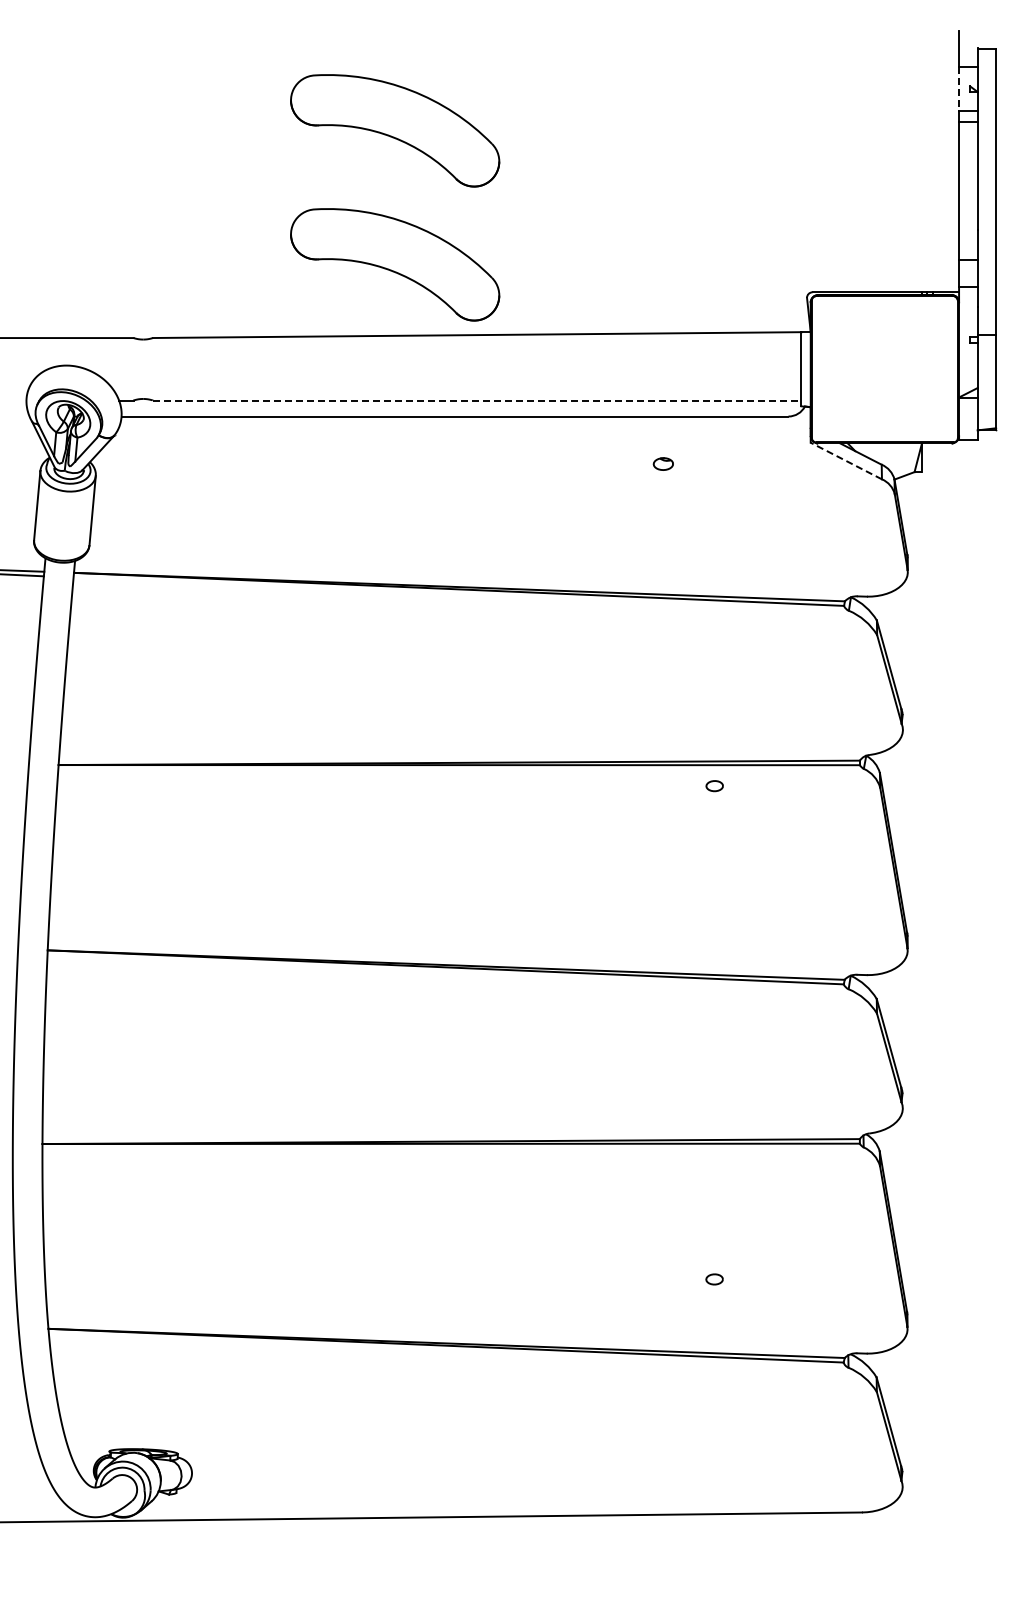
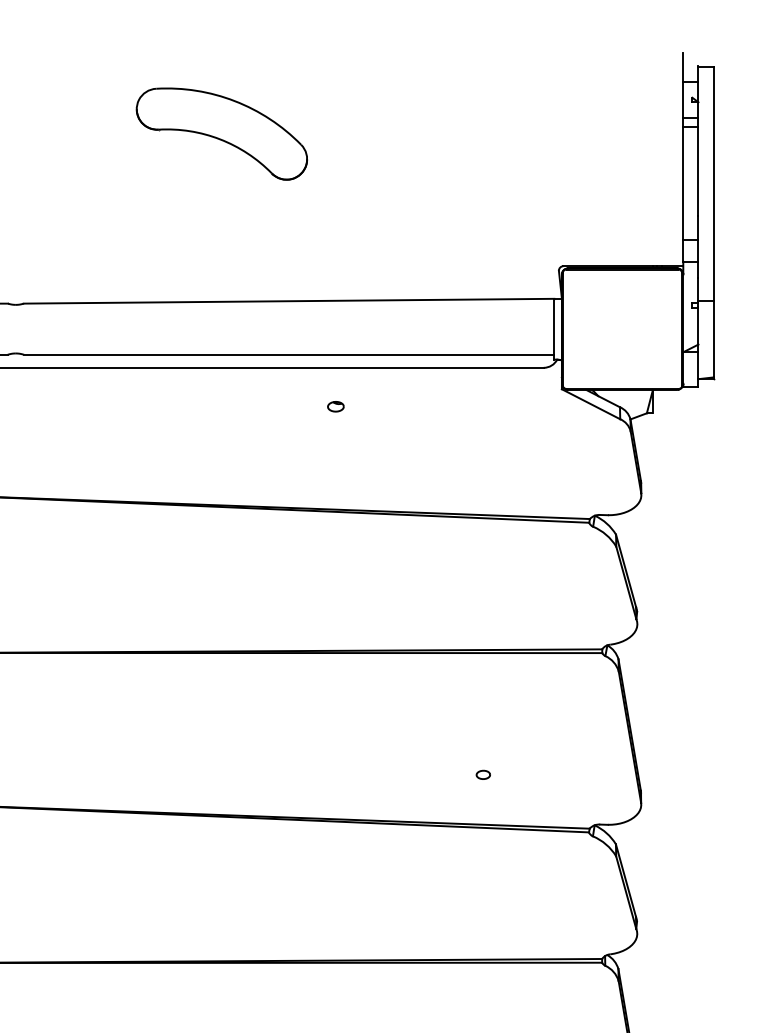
line: (959, 89) -> (683, 100), dashed -> solid
part: (395, 264) -> (222, 243), removed
line: (477, 400) -> (289, 354), dashed -> solid
line: (845, 460) -> (590, 403), dashed -> solid
part: (662, 463) -> (335, 406), moved
part: (714, 786) -> (483, 775), moved

